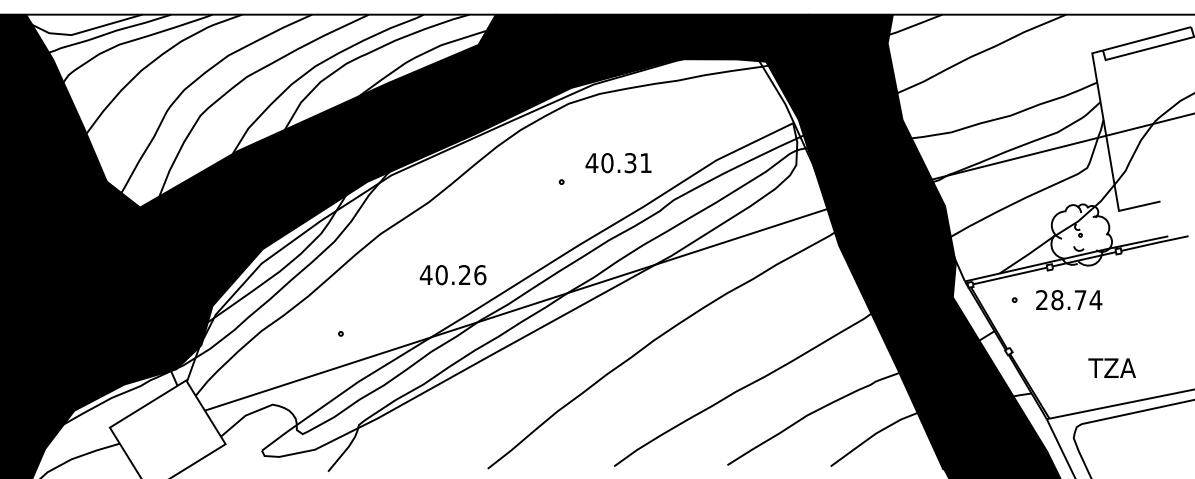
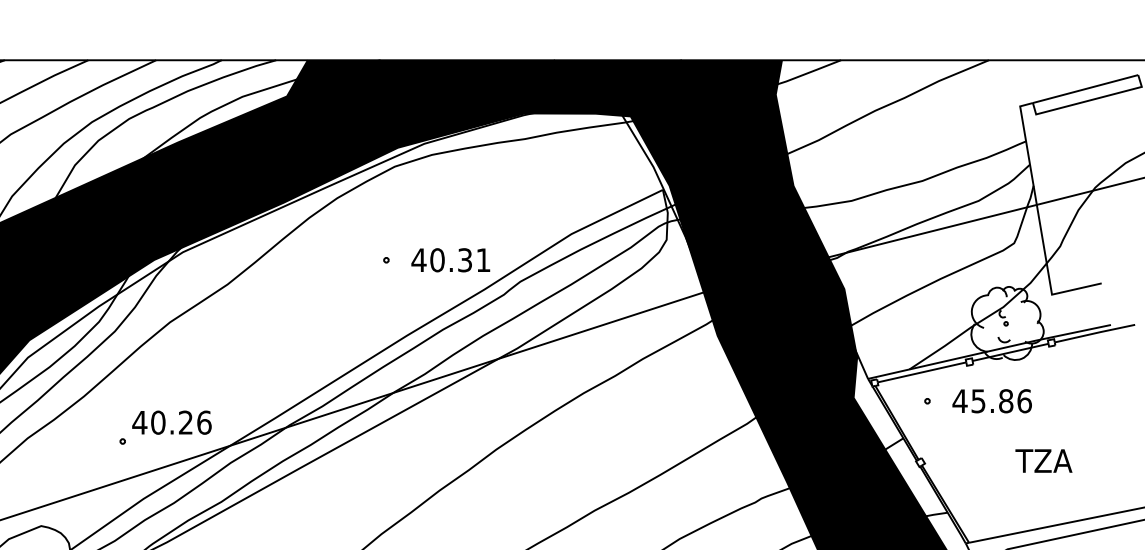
text: (618, 163) -> (450, 260), moved
text: (452, 275) -> (171, 423), moved
text: (1068, 300) -> (991, 401), 28.74 -> 45.86
text: (1111, 367) -> (1043, 460), moved

